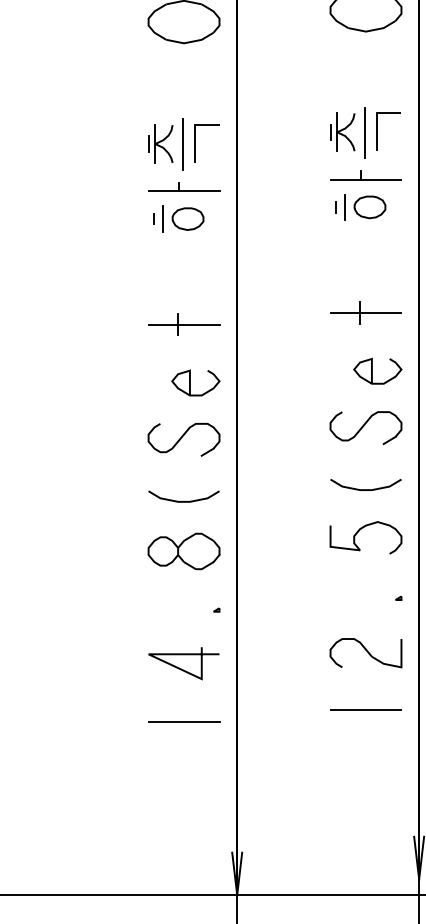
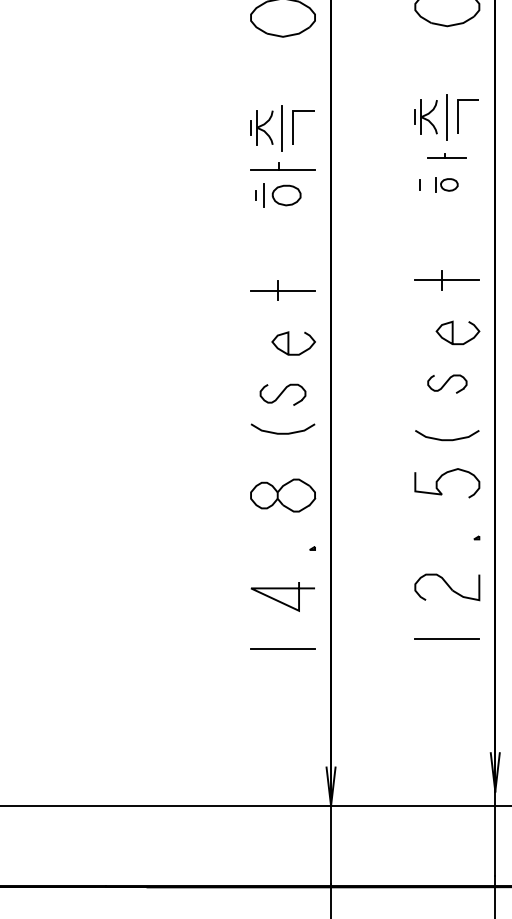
part: (365, 174) -> (446, 155), size x0.6
part: (365, 206) -> (446, 184), size x0.6
part: (366, 427) -> (447, 383), size x0.6
part: (183, 439) -> (282, 394), size x0.7
curve: (183, 500) -> (282, 432), moved

